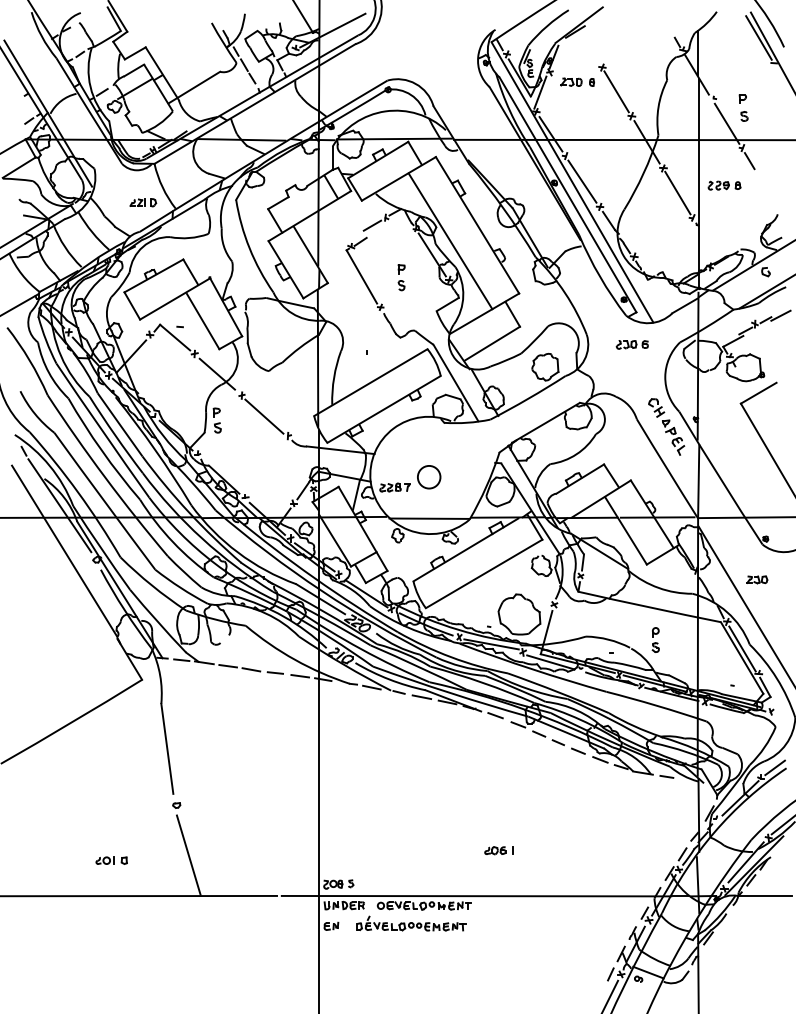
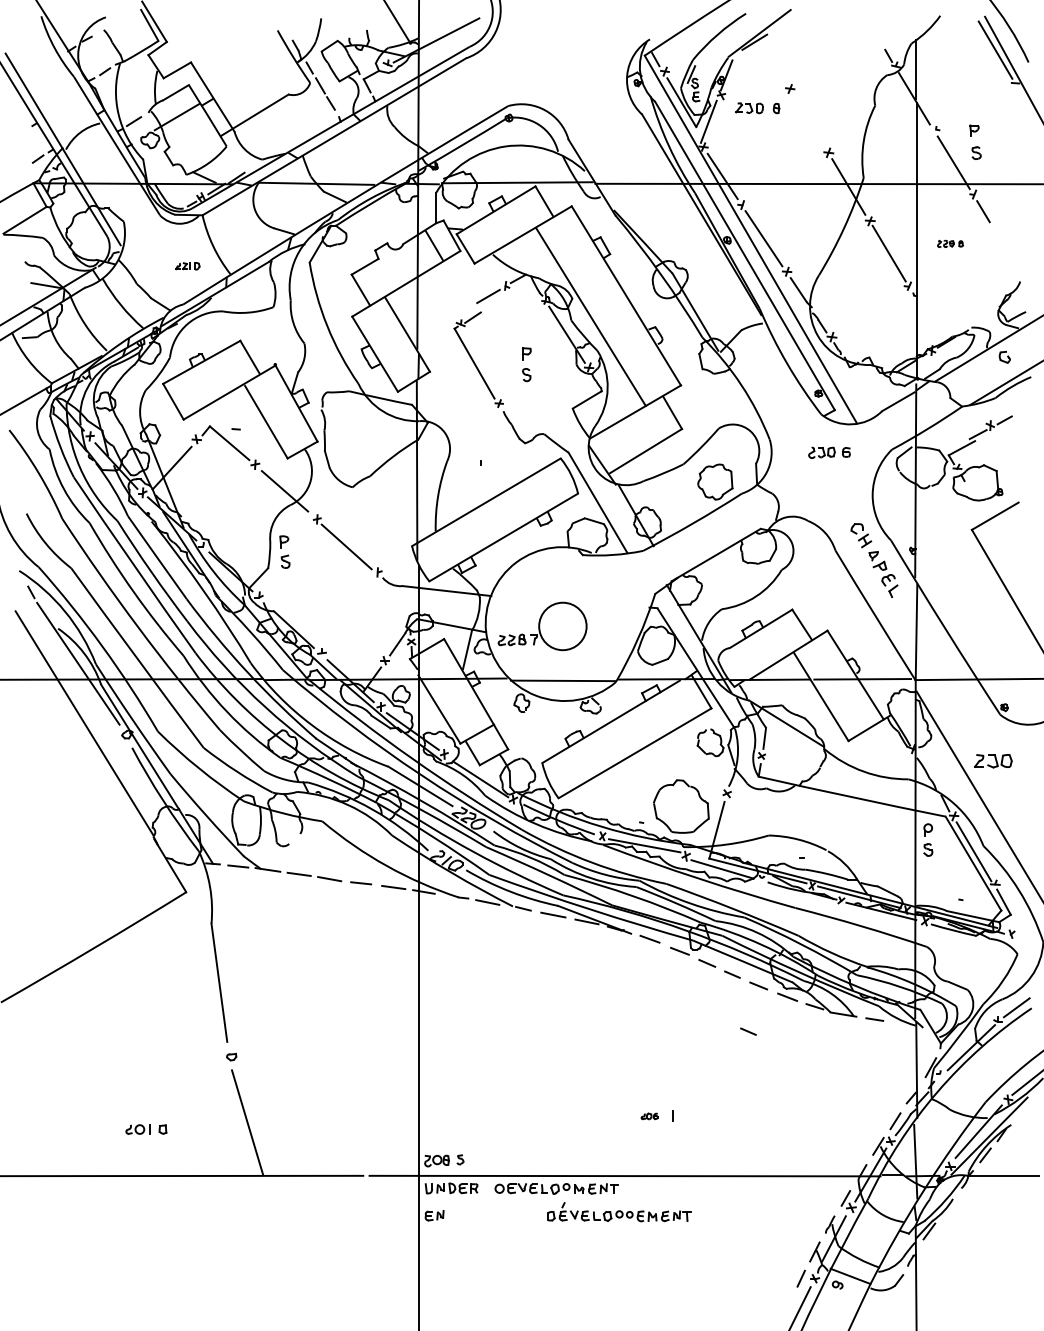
line: (616, 91) -> (808, 120), removed
part: (724, 185) -> (950, 243), size x0.6
part: (143, 202) -> (187, 265), size x0.7
line: (781, 315) -> (1024, 414), removed
circle: (428, 477) -> (562, 626), size x1.6
part: (757, 579) -> (993, 760), size x1.4
part: (656, 639) -> (928, 839), moved
line: (570, 785) -> (748, 1031), added
part: (495, 850) -> (649, 1116), size x0.6
part: (411, 923) -> (619, 1212), moved

